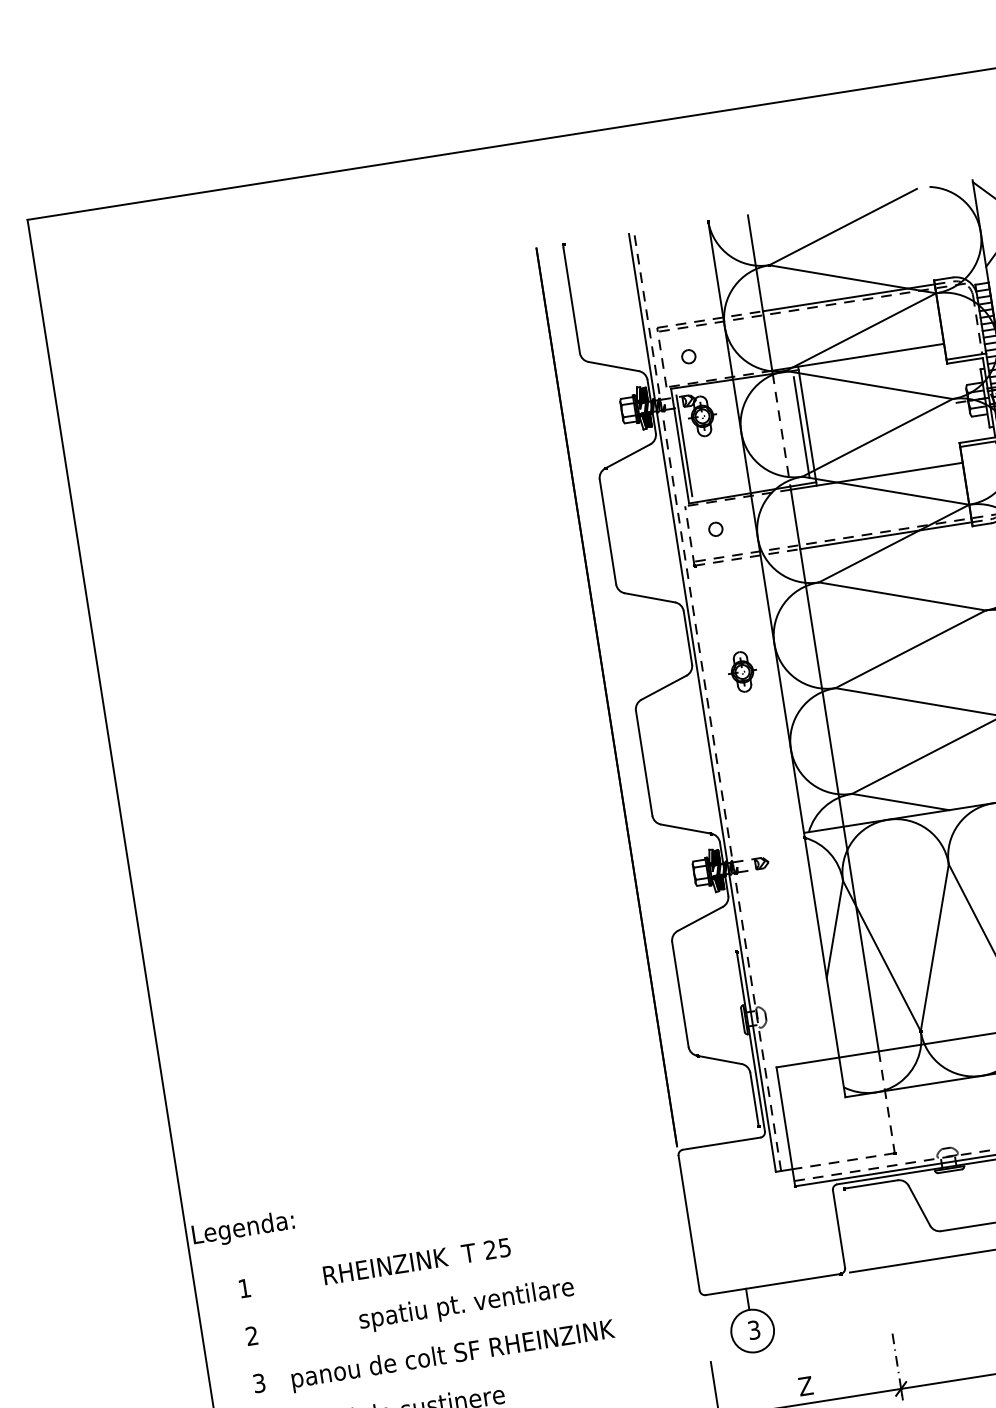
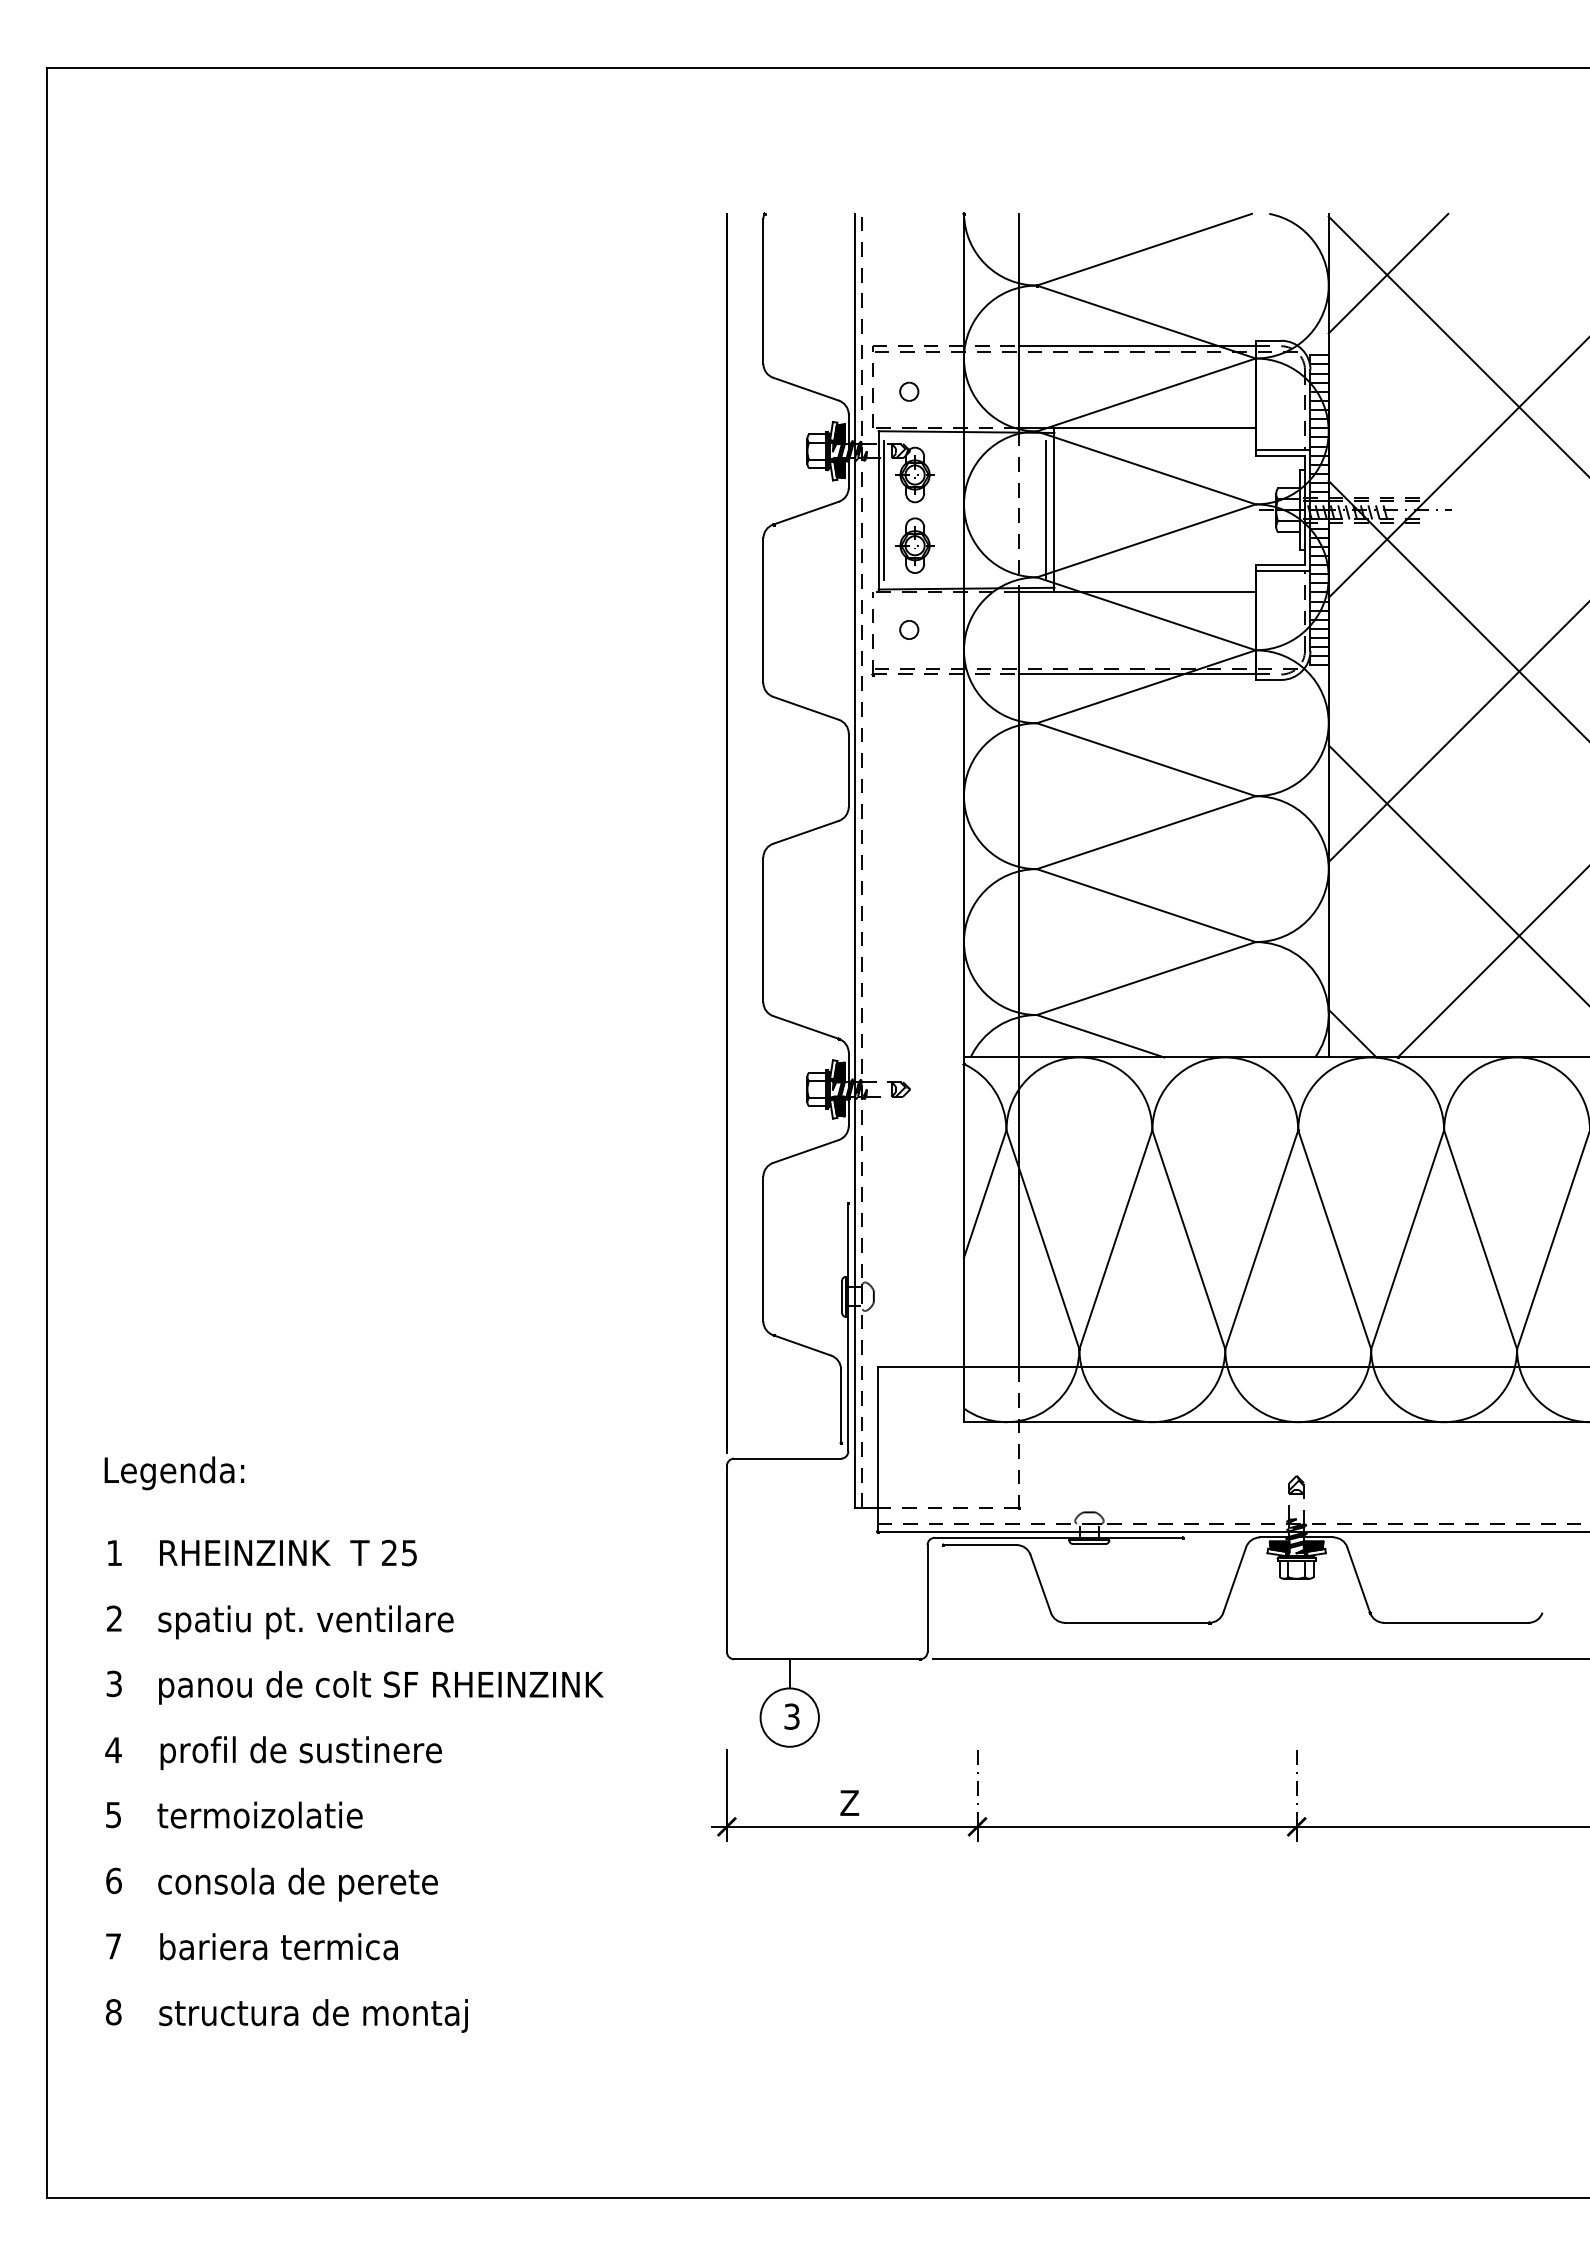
part: (742, 671) -> (914, 545), moved
text: (243, 1229) -> (174, 1473), moved
text: (417, 1261) -> (288, 1552), moved
text: (466, 1305) -> (305, 1622), moved

